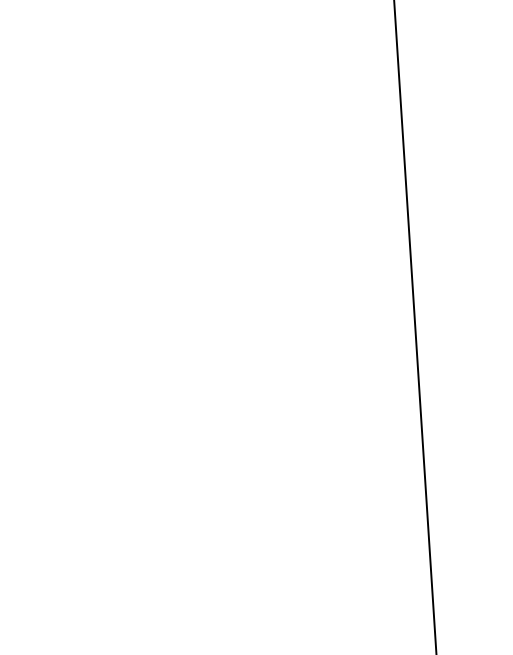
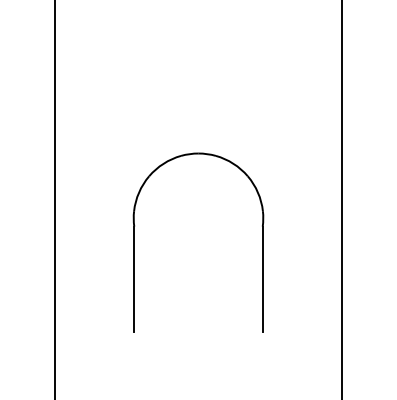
part: (66, 371) -> (134, 242), added

